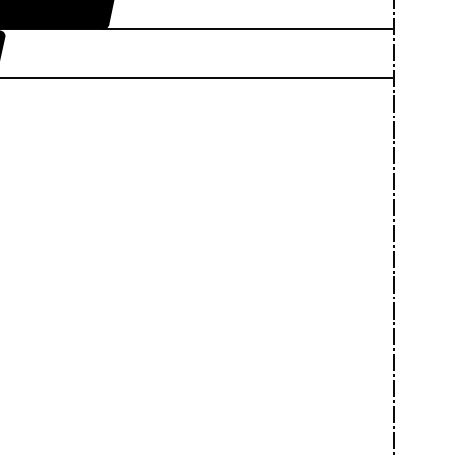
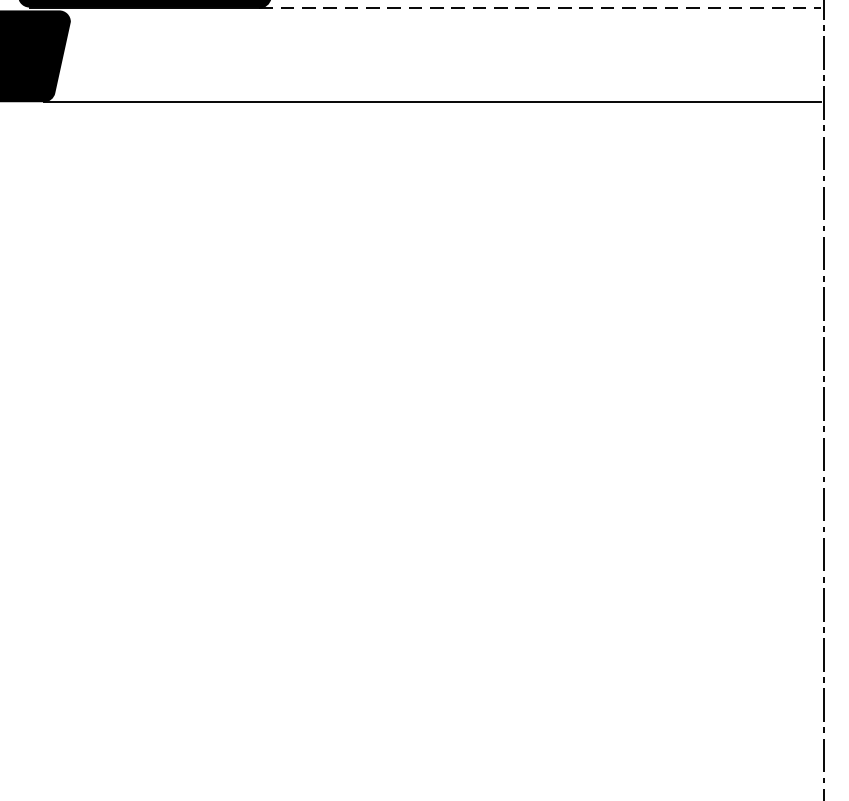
line: (247, 28) -> (540, 6), solid -> dashed

